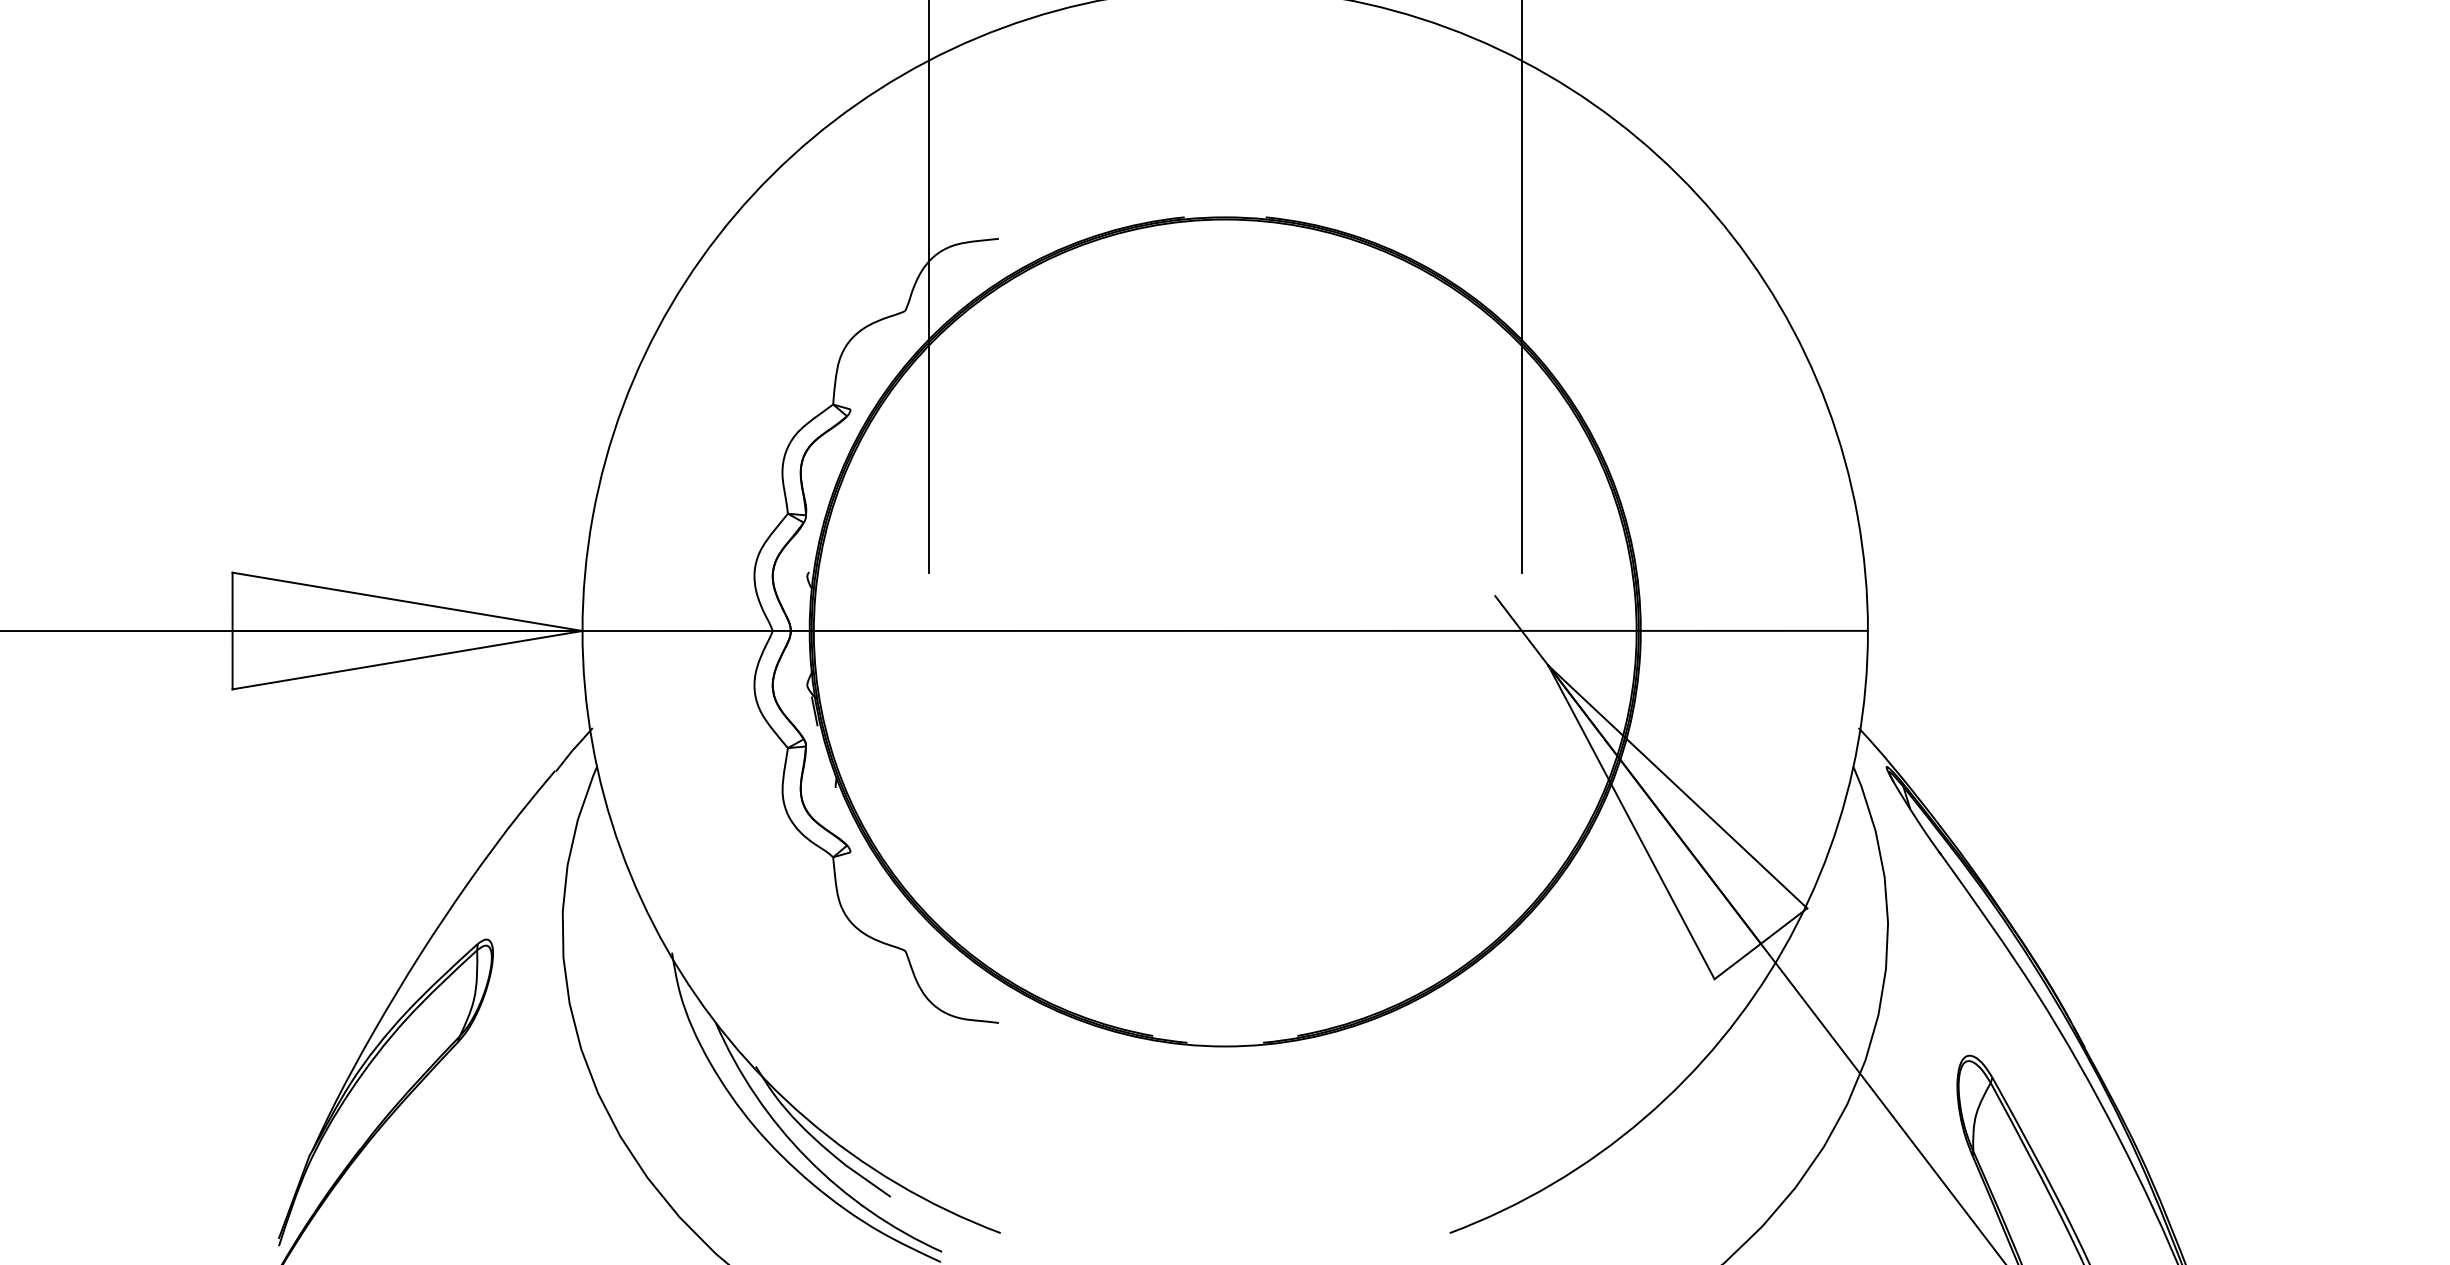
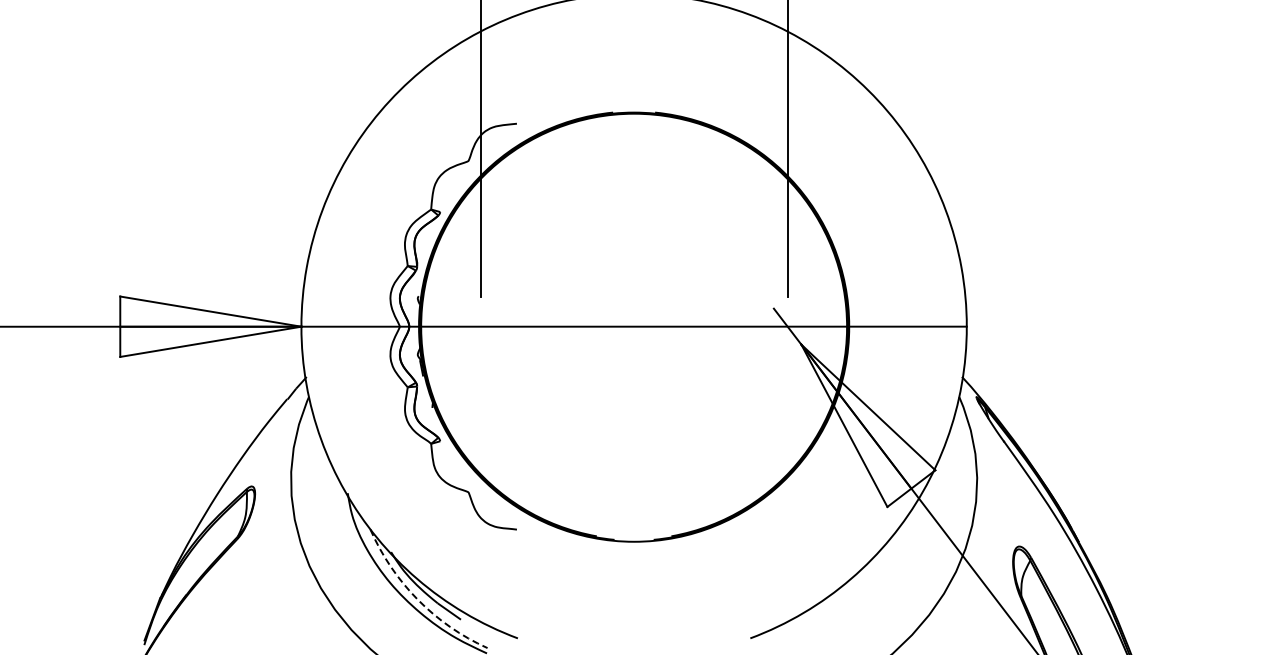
arc: (806, 1157) -> (417, 599), solid -> dashed

